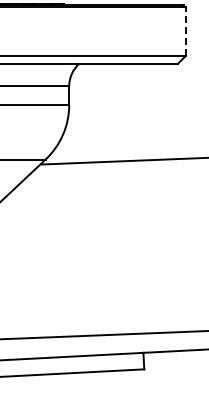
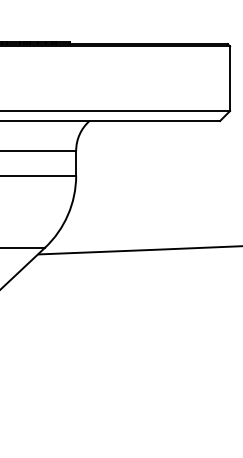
line: (185, 31) -> (229, 78), dashed -> solid

